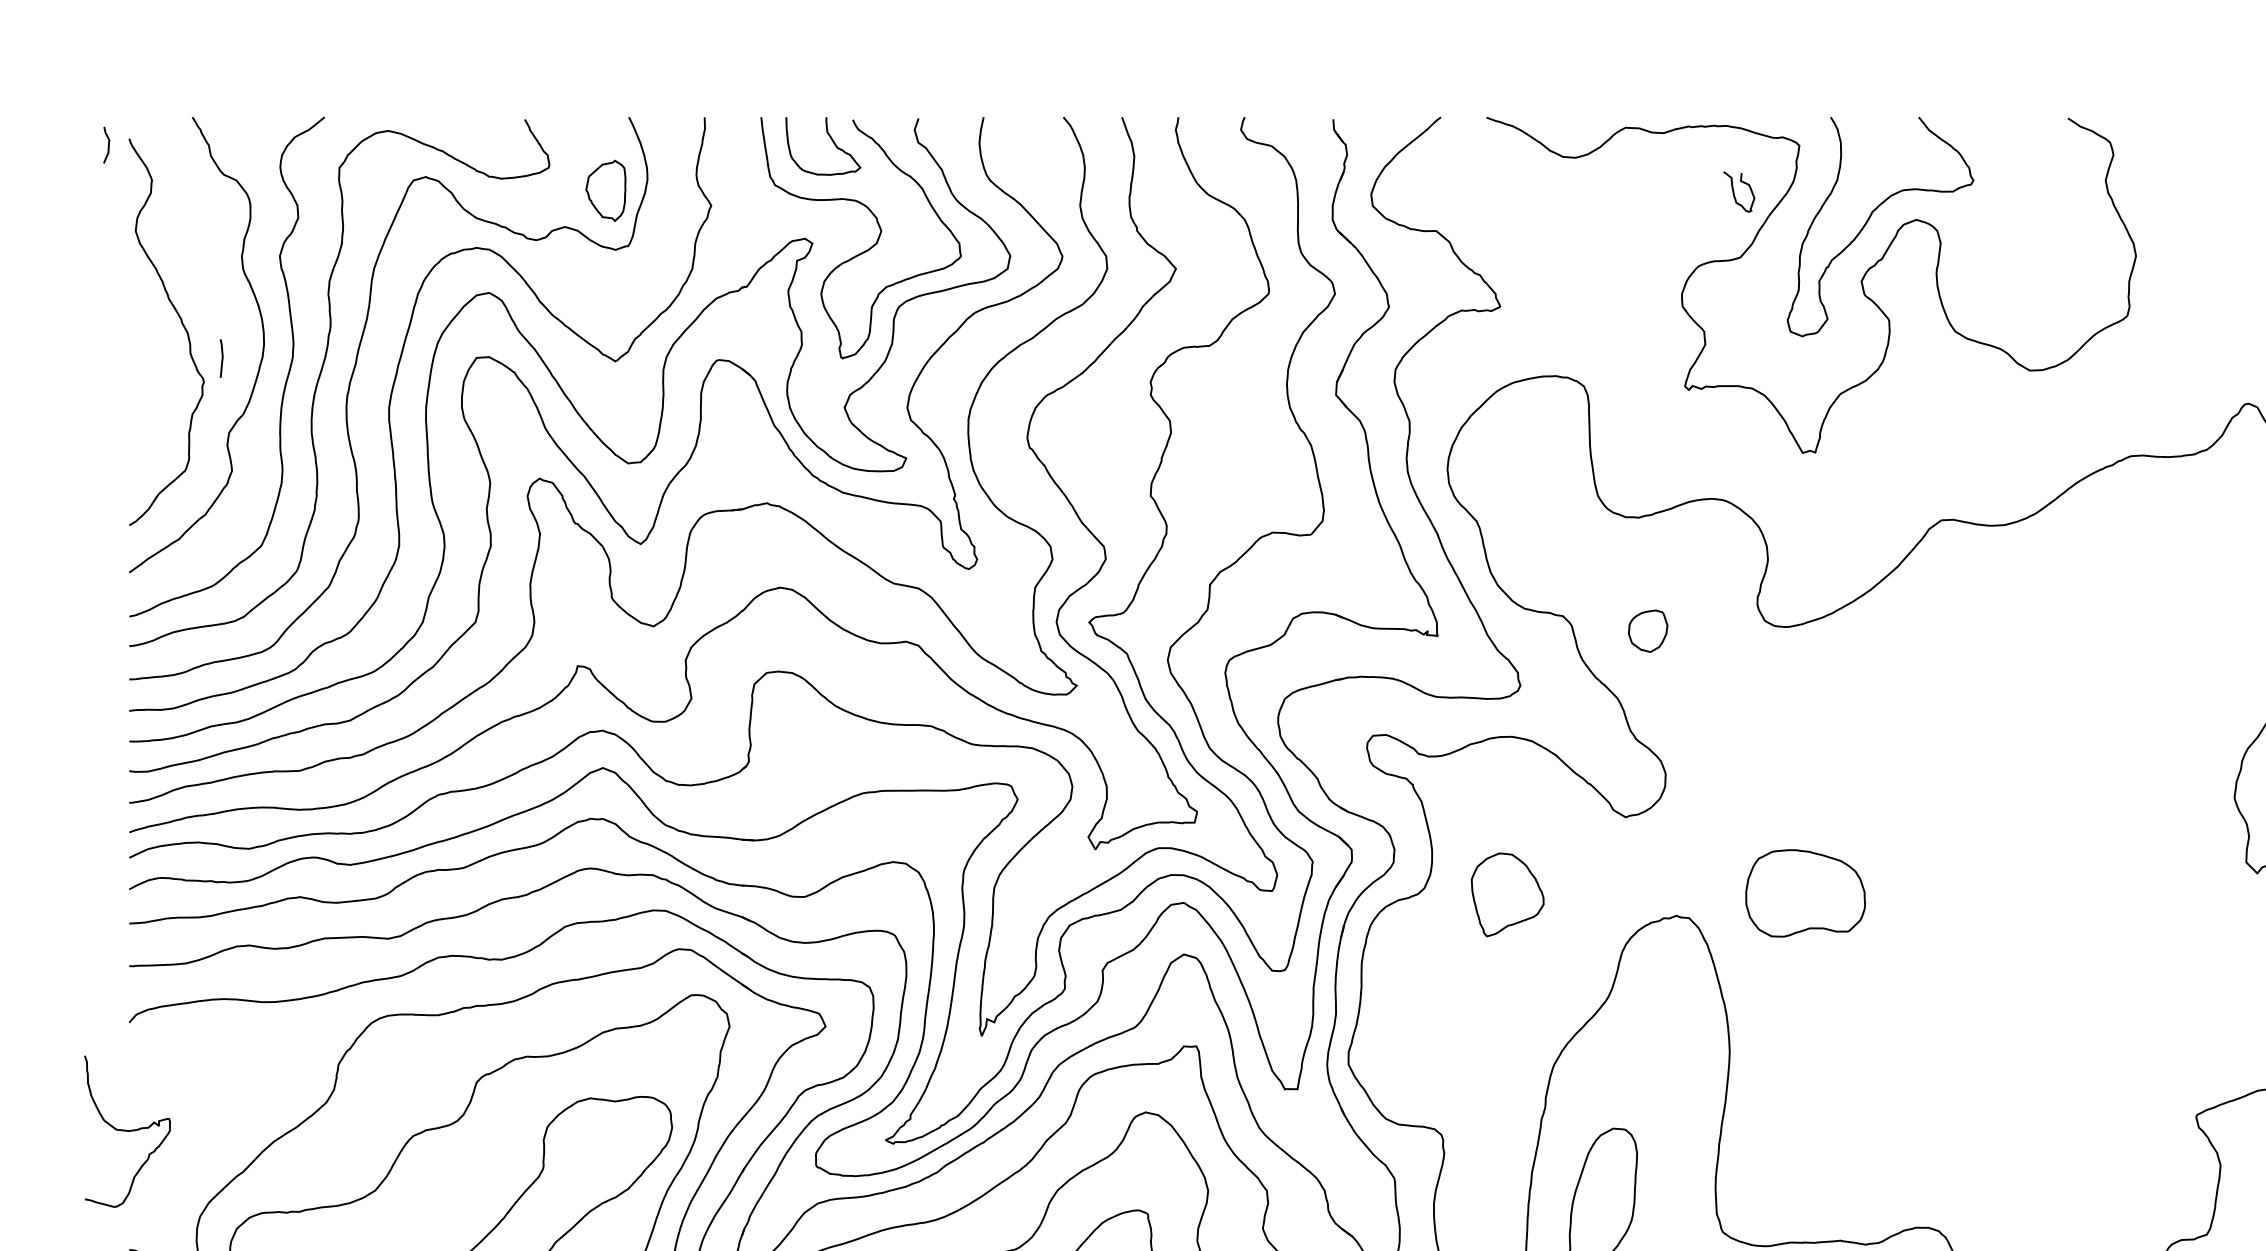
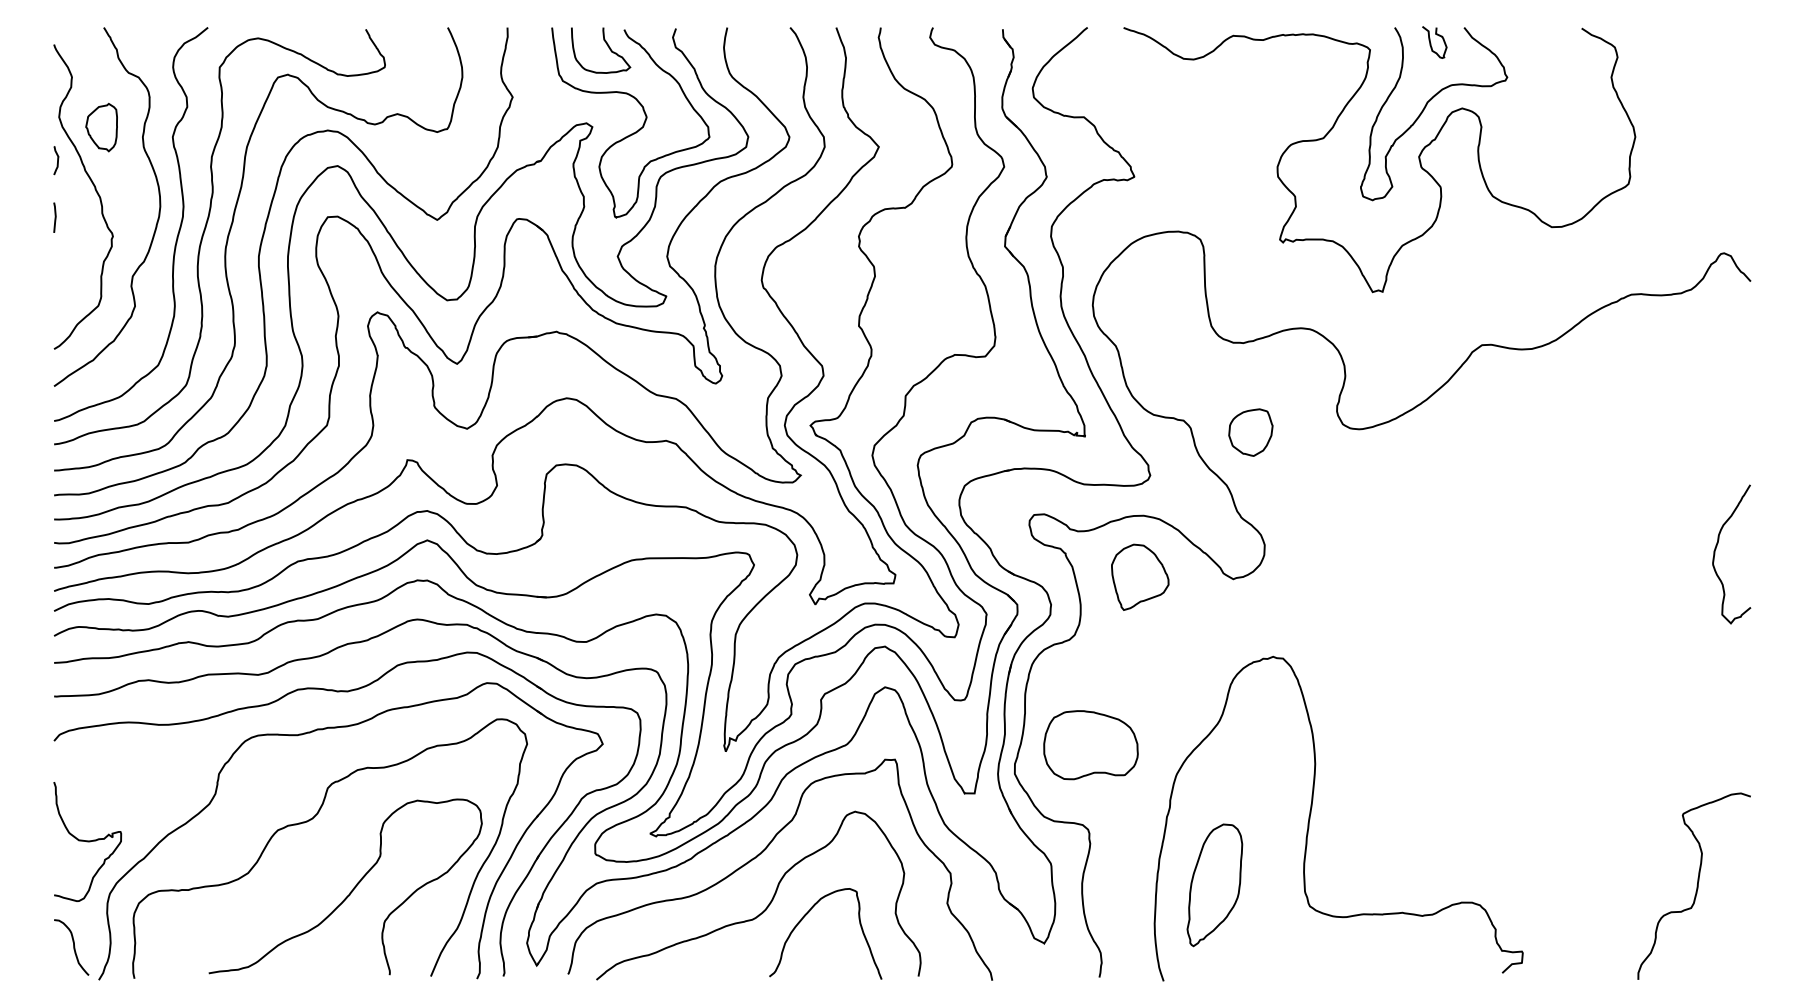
curve: (108, 145) -> (57, 160), moved
part: (605, 190) -> (101, 127), moved
curve: (1735, 193) -> (1431, 43), moved
line: (221, 358) -> (54, 217), moved
part: (1647, 631) -> (1250, 432), size x1.43
part: (1508, 893) -> (1140, 576), moved
part: (1804, 893) -> (1090, 745), moved
curve: (127, 1131) -> (87, 841), moved

